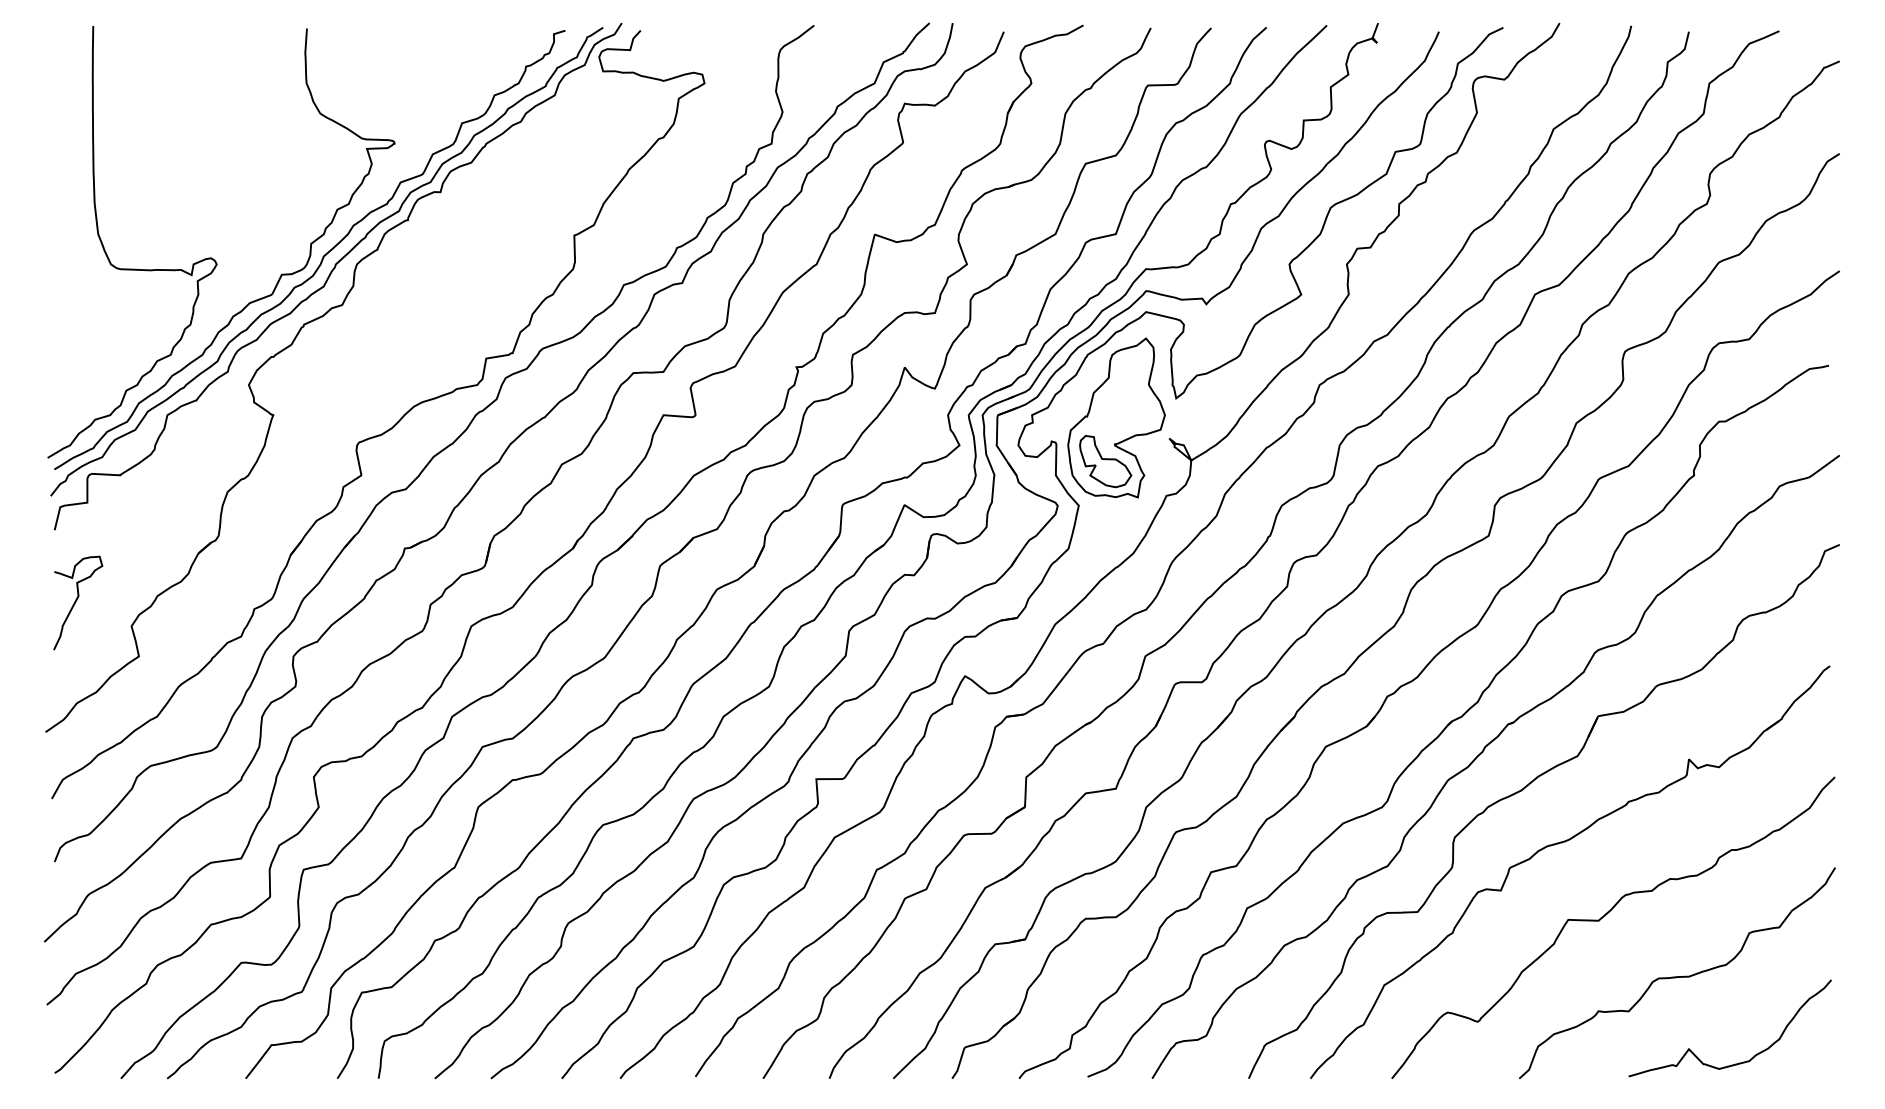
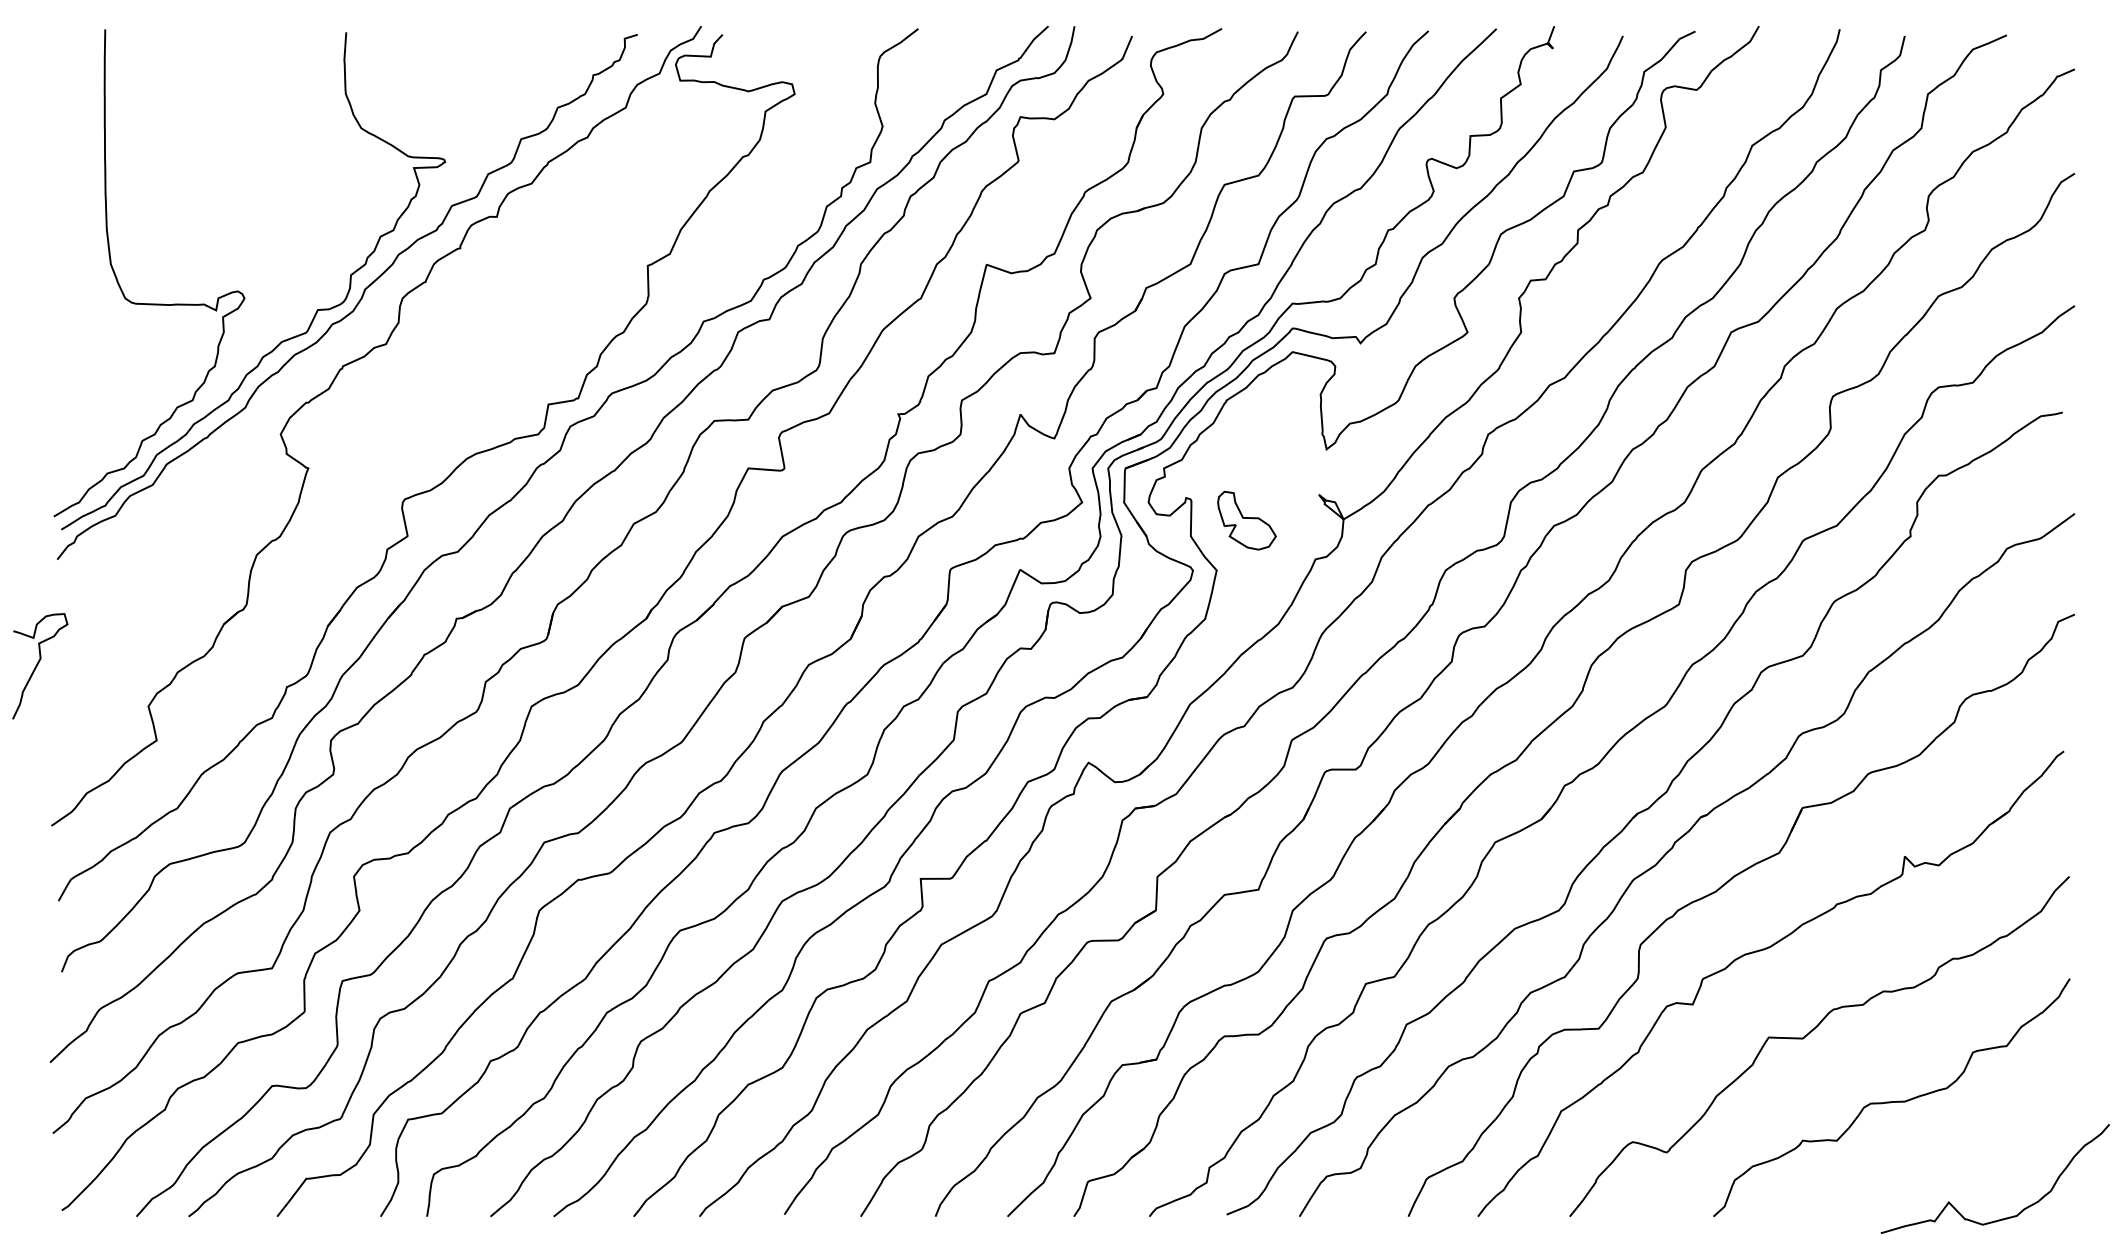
curve: (328, 278) -> (370, 314), removed
part: (1115, 417) -> (1258, 471), removed
curve: (76, 601) -> (38, 664), moved
curve: (1739, 1062) -> (2005, 1217), moved

